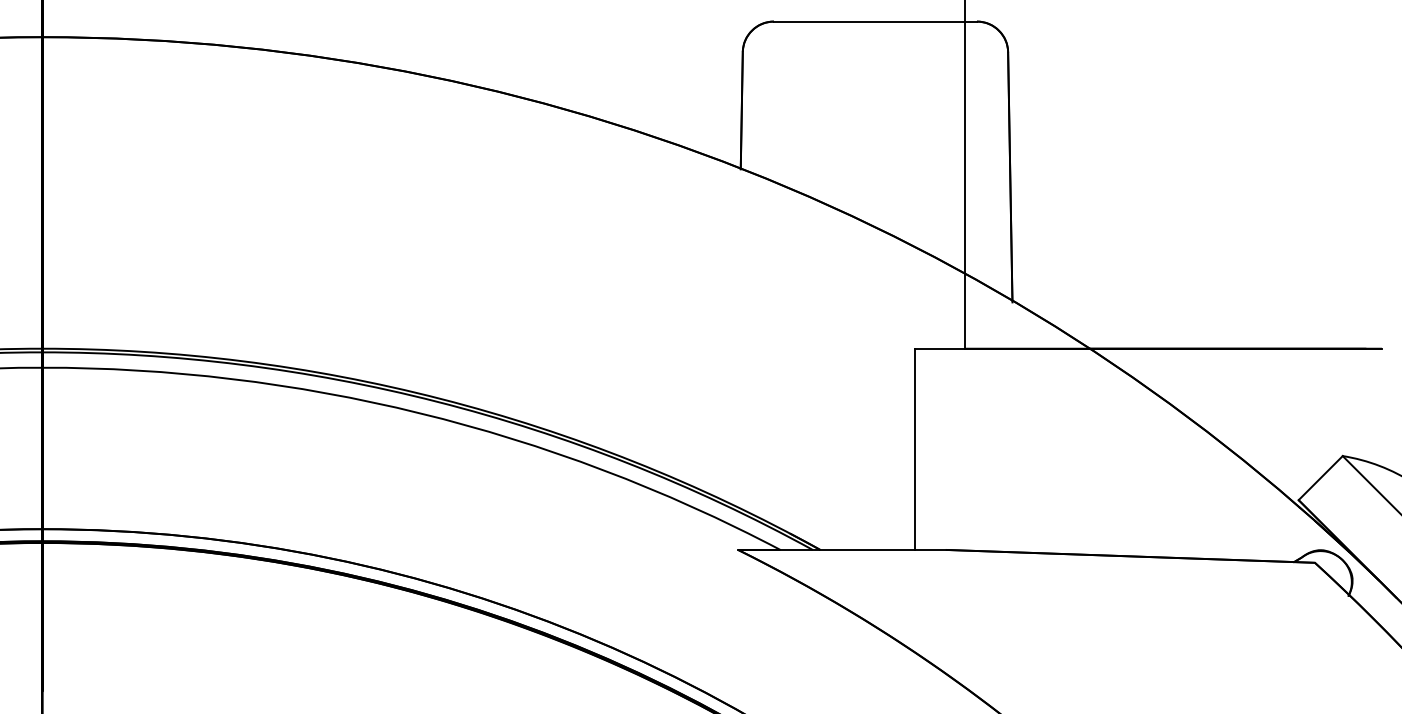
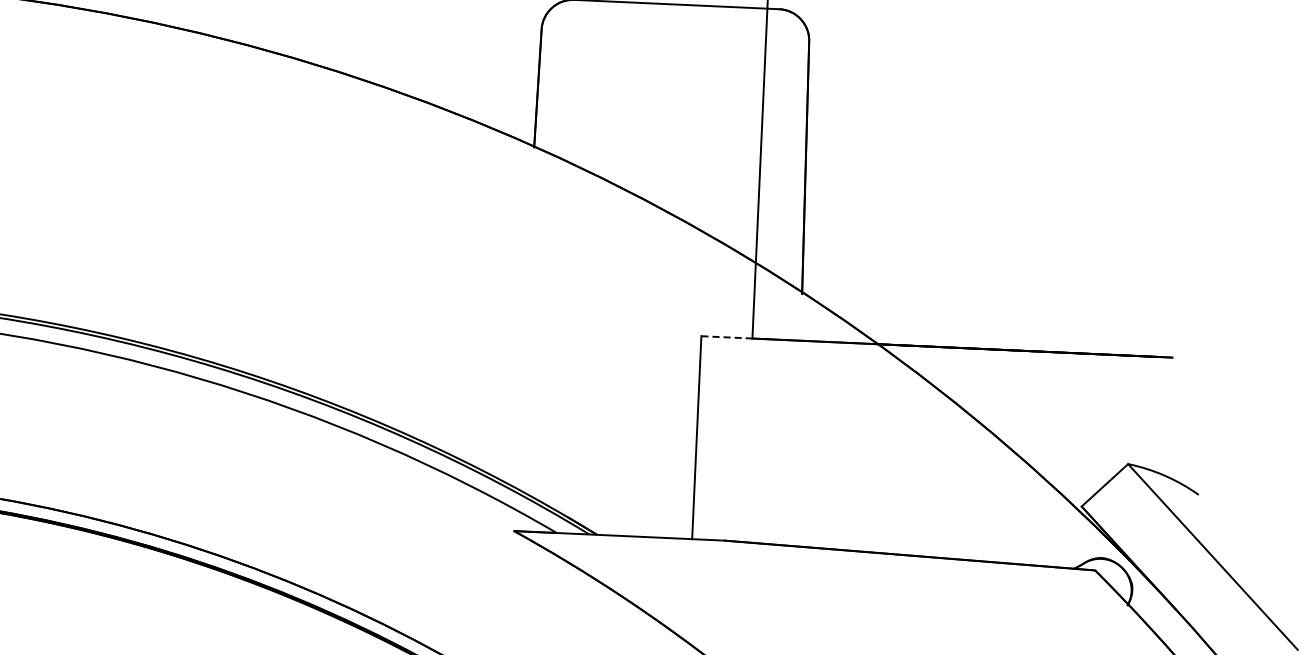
line: (940, 348) -> (727, 337), solid -> dashed

